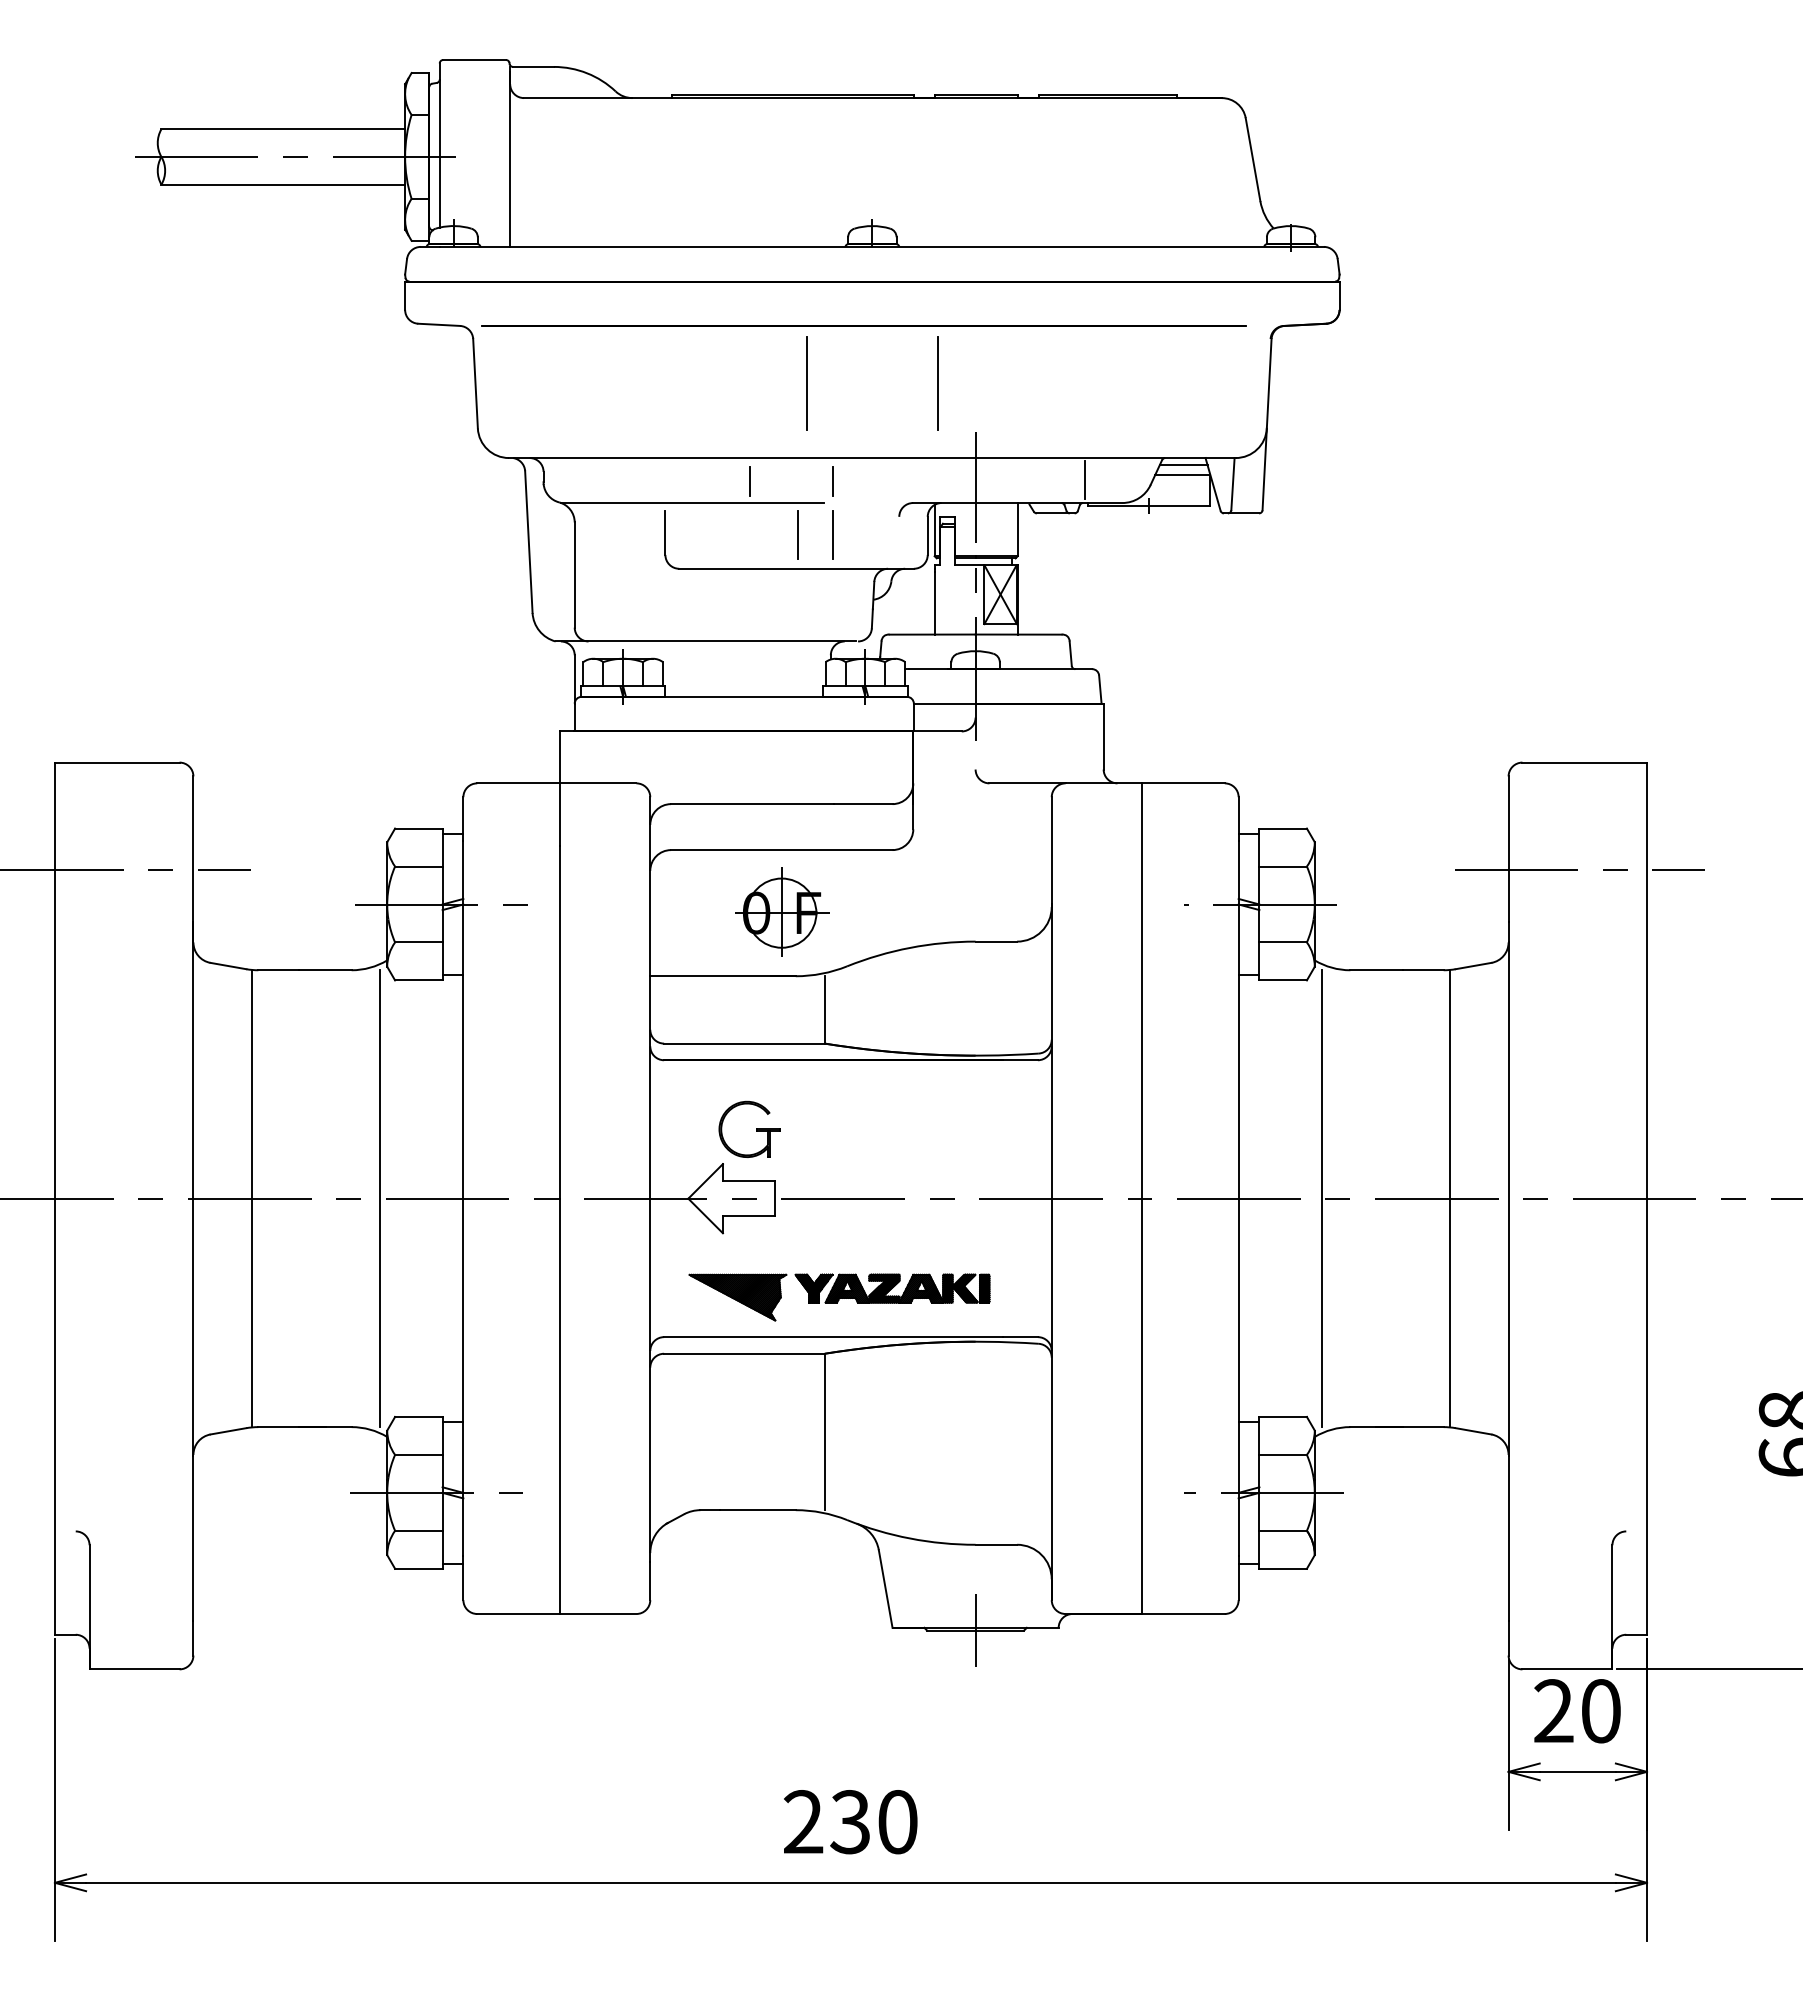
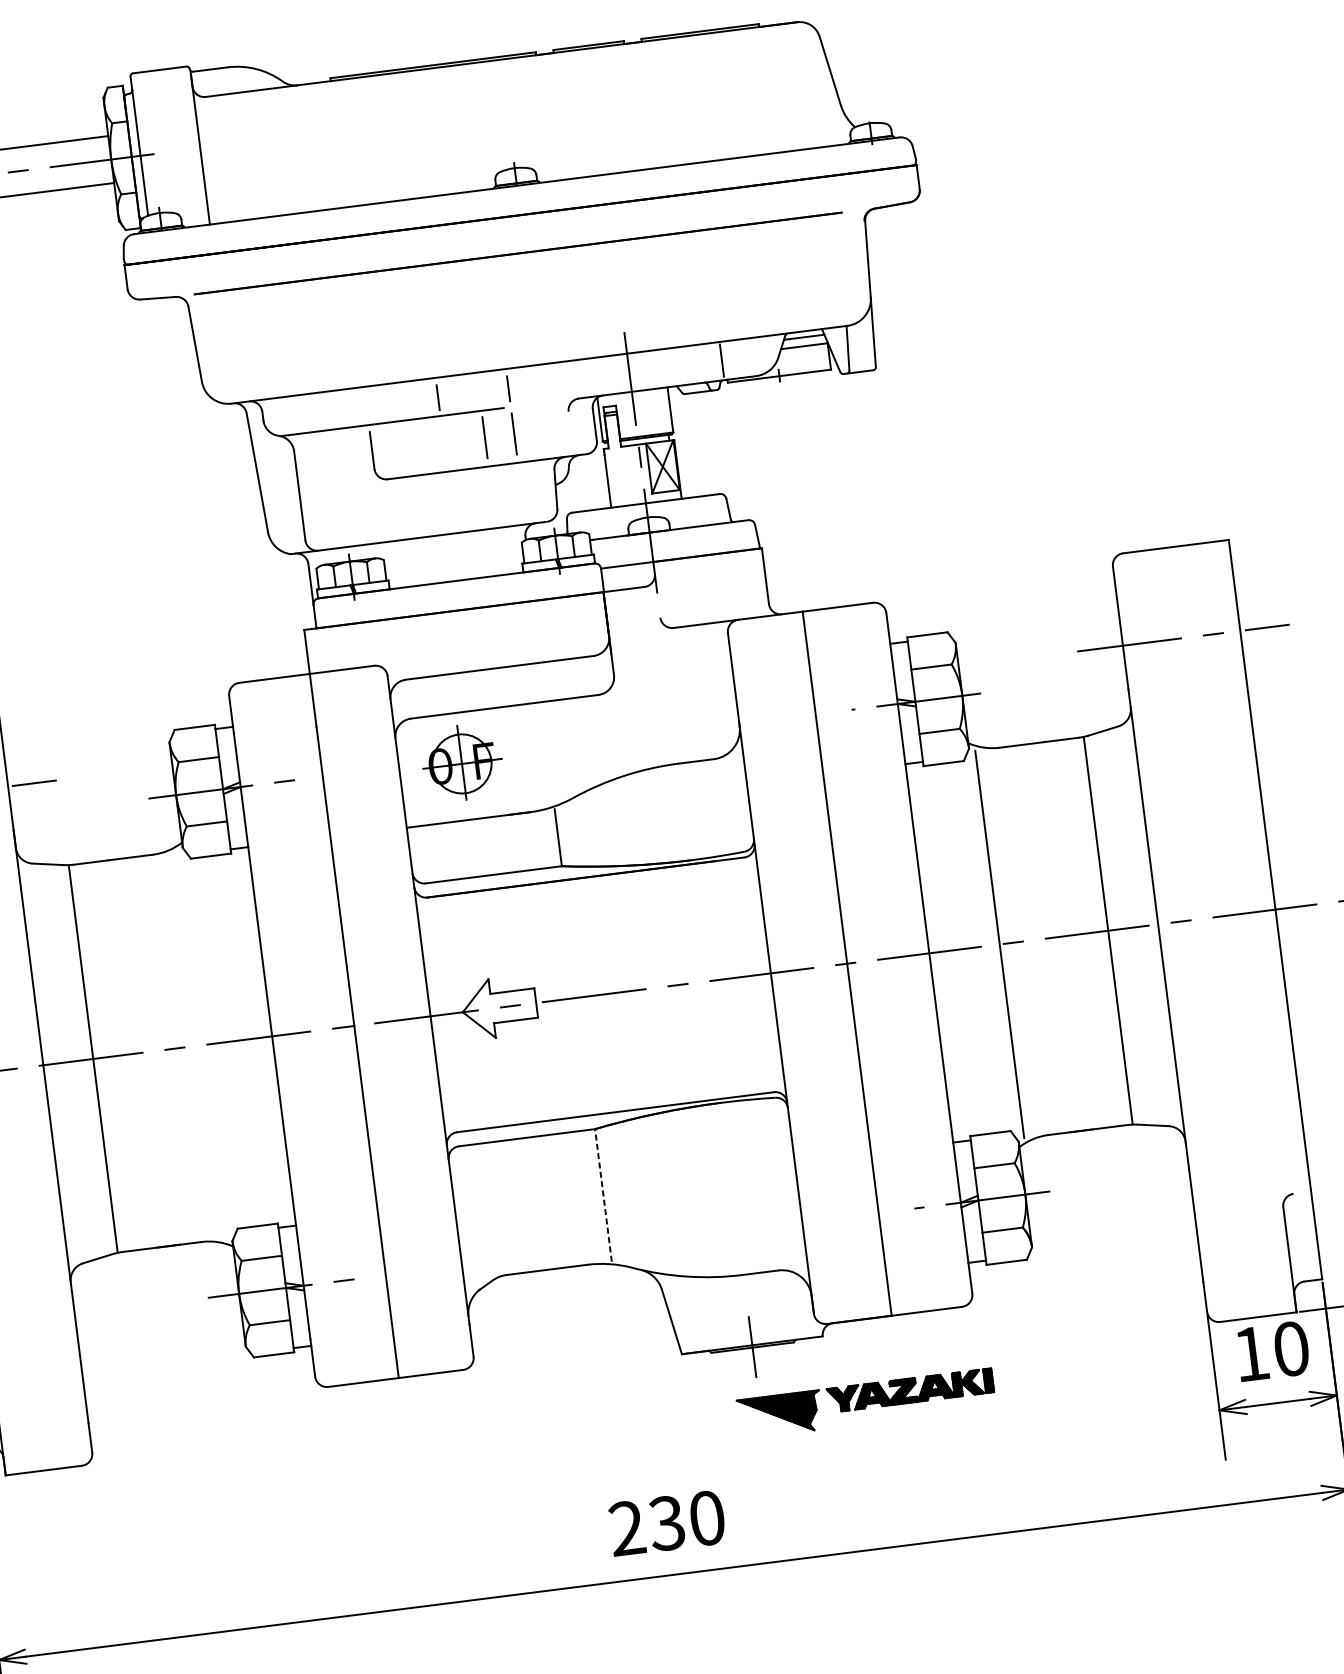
line: (806, 383) -> (475, 308), removed
line: (937, 383) -> (586, 294), removed
part: (782, 911) -> (462, 762), moved
part: (756, 1128) -> (513, 945), removed
line: (380, 1198) -> (201, 1045), removed
part: (839, 1297) -> (866, 1403), moved
line: (824, 1431) -> (603, 1195), solid -> dashed
text: (1553, 1710) -> (1251, 1353), 20 -> 10

